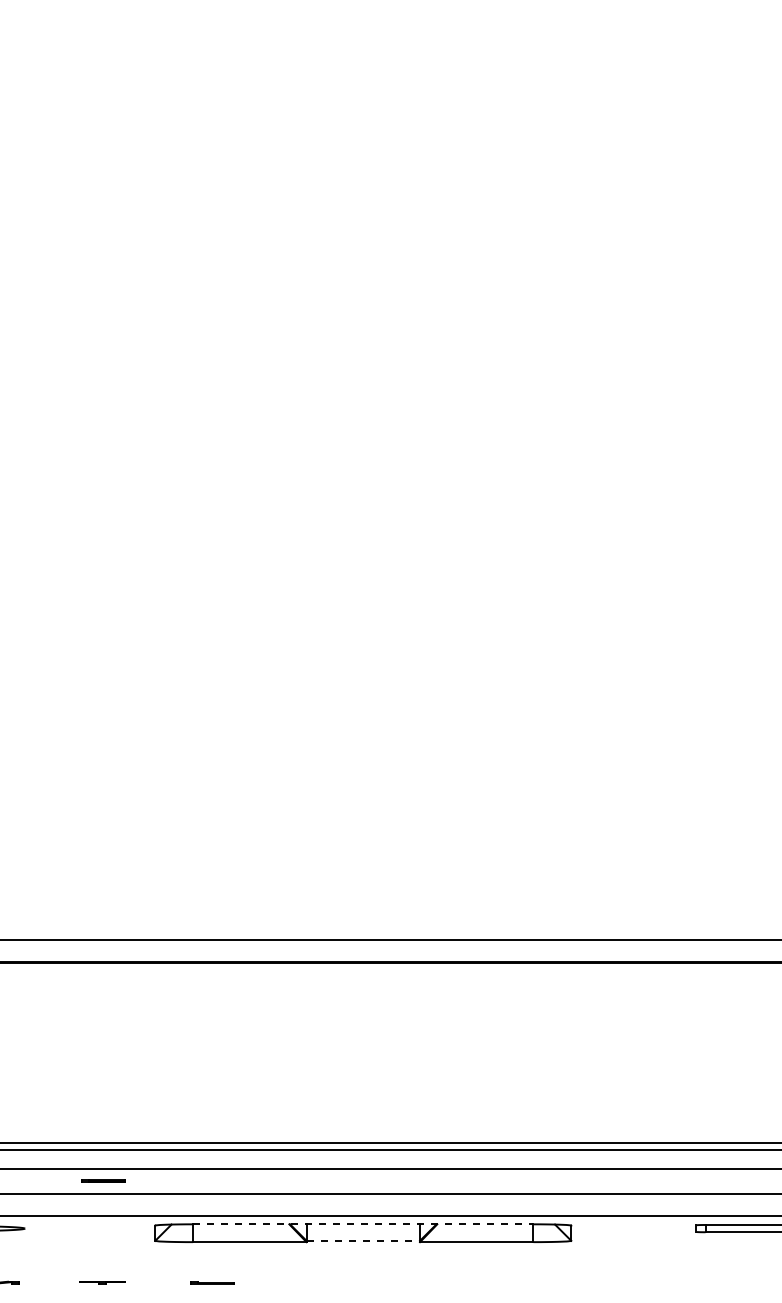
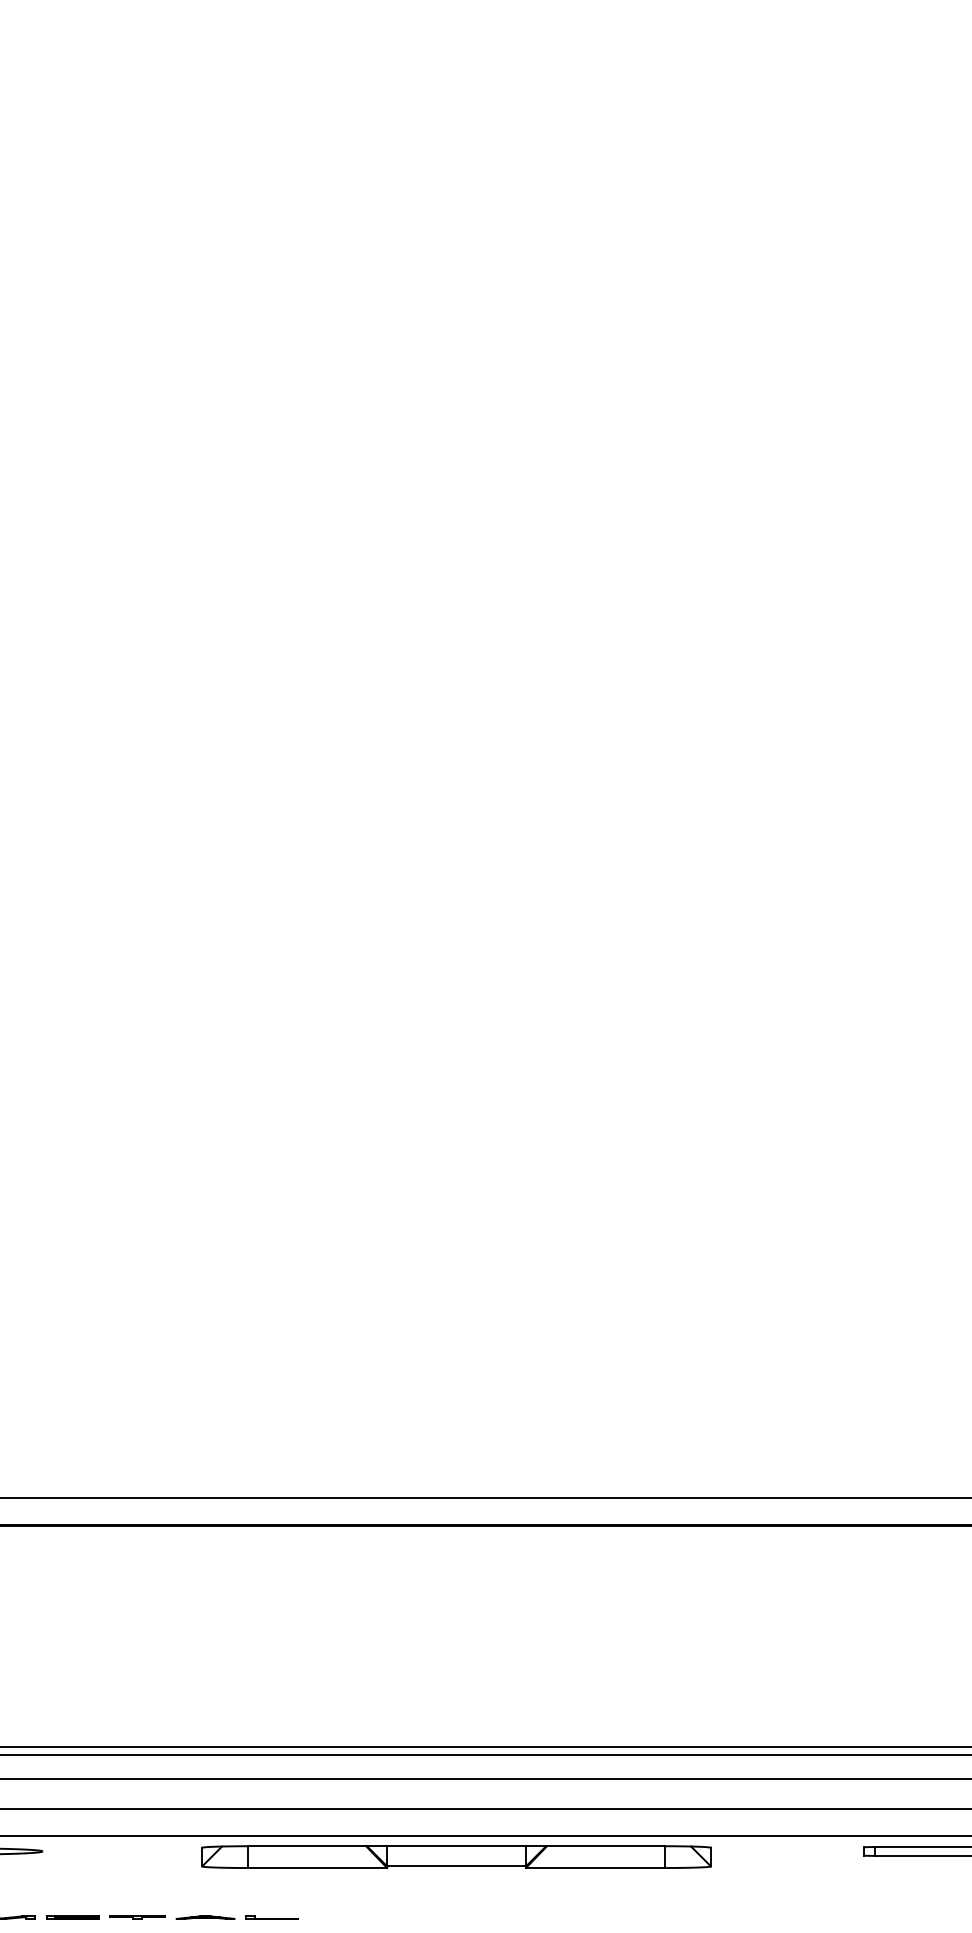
line: (103, 1181) -> (72, 1917), moved
line: (364, 1224) -> (457, 1846), dashed -> solid
line: (364, 1240) -> (457, 1866), dashed -> solid
line: (157, 1282) -> (205, 1917), added

